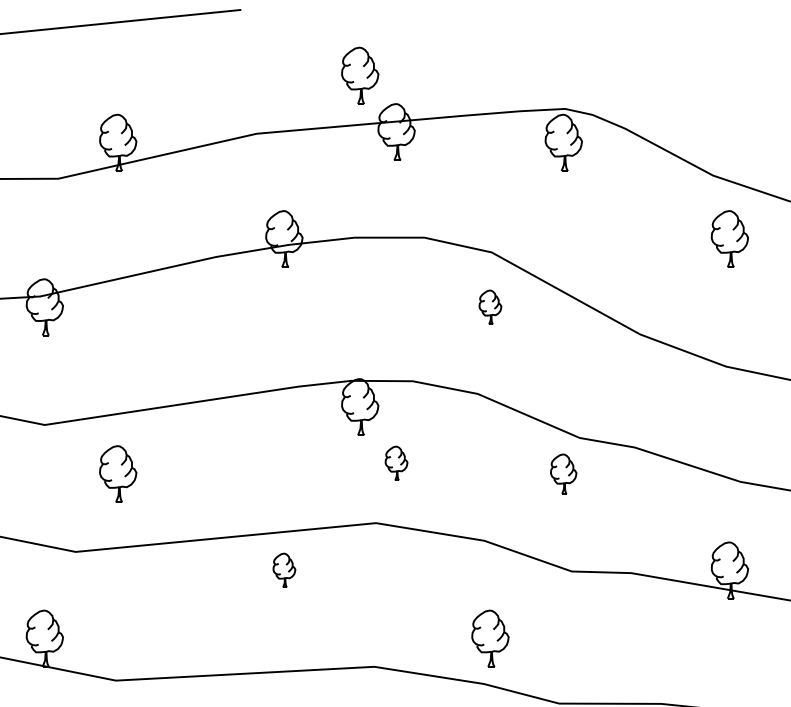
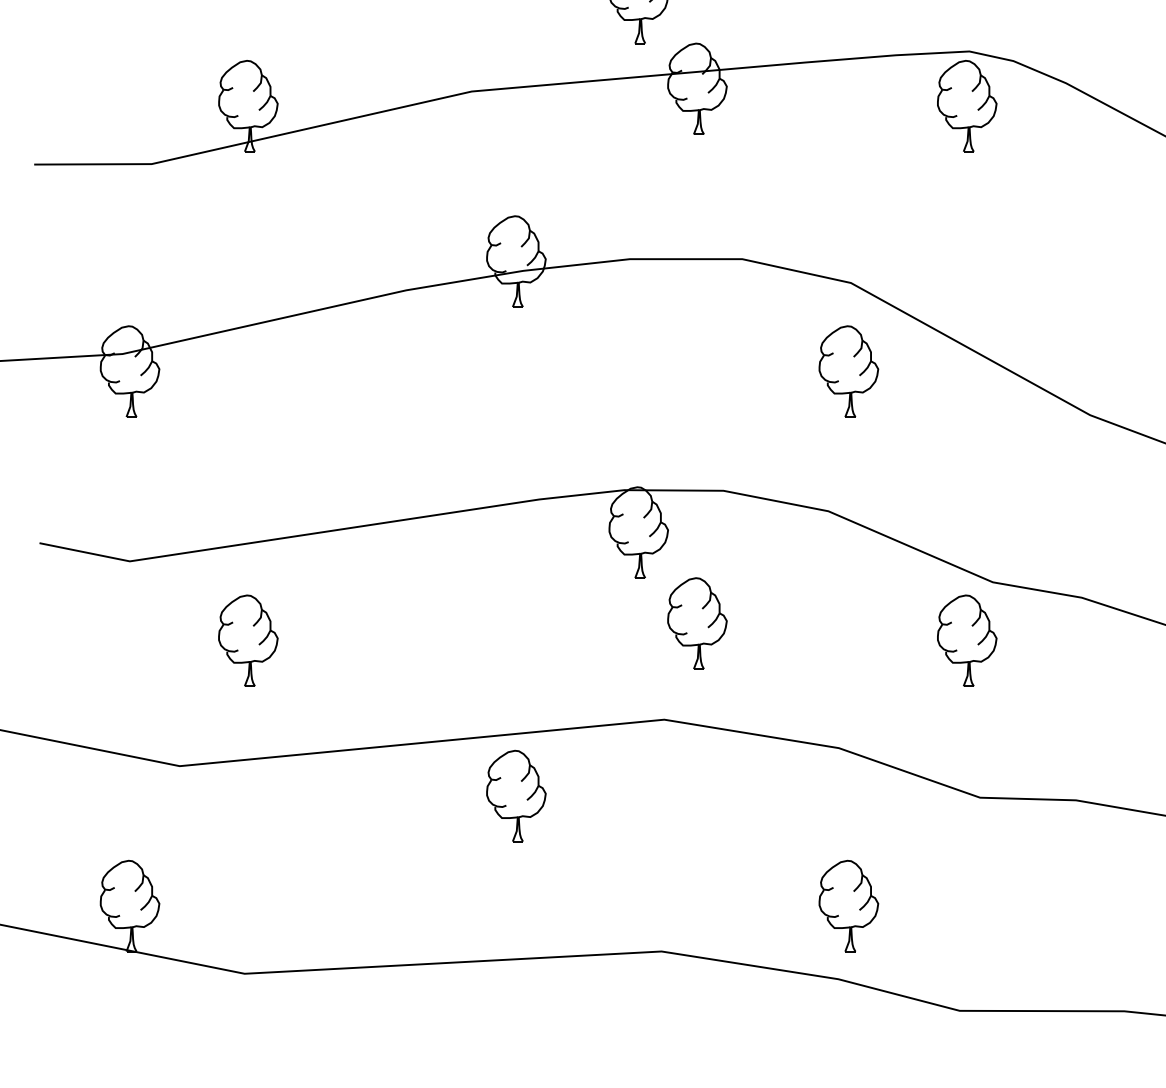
part: (490, 307) -> (848, 371), size x1.67
part: (396, 463) -> (697, 623), size x1.67
part: (563, 473) -> (966, 639), size x1.43
part: (284, 570) -> (516, 796), size x1.67

